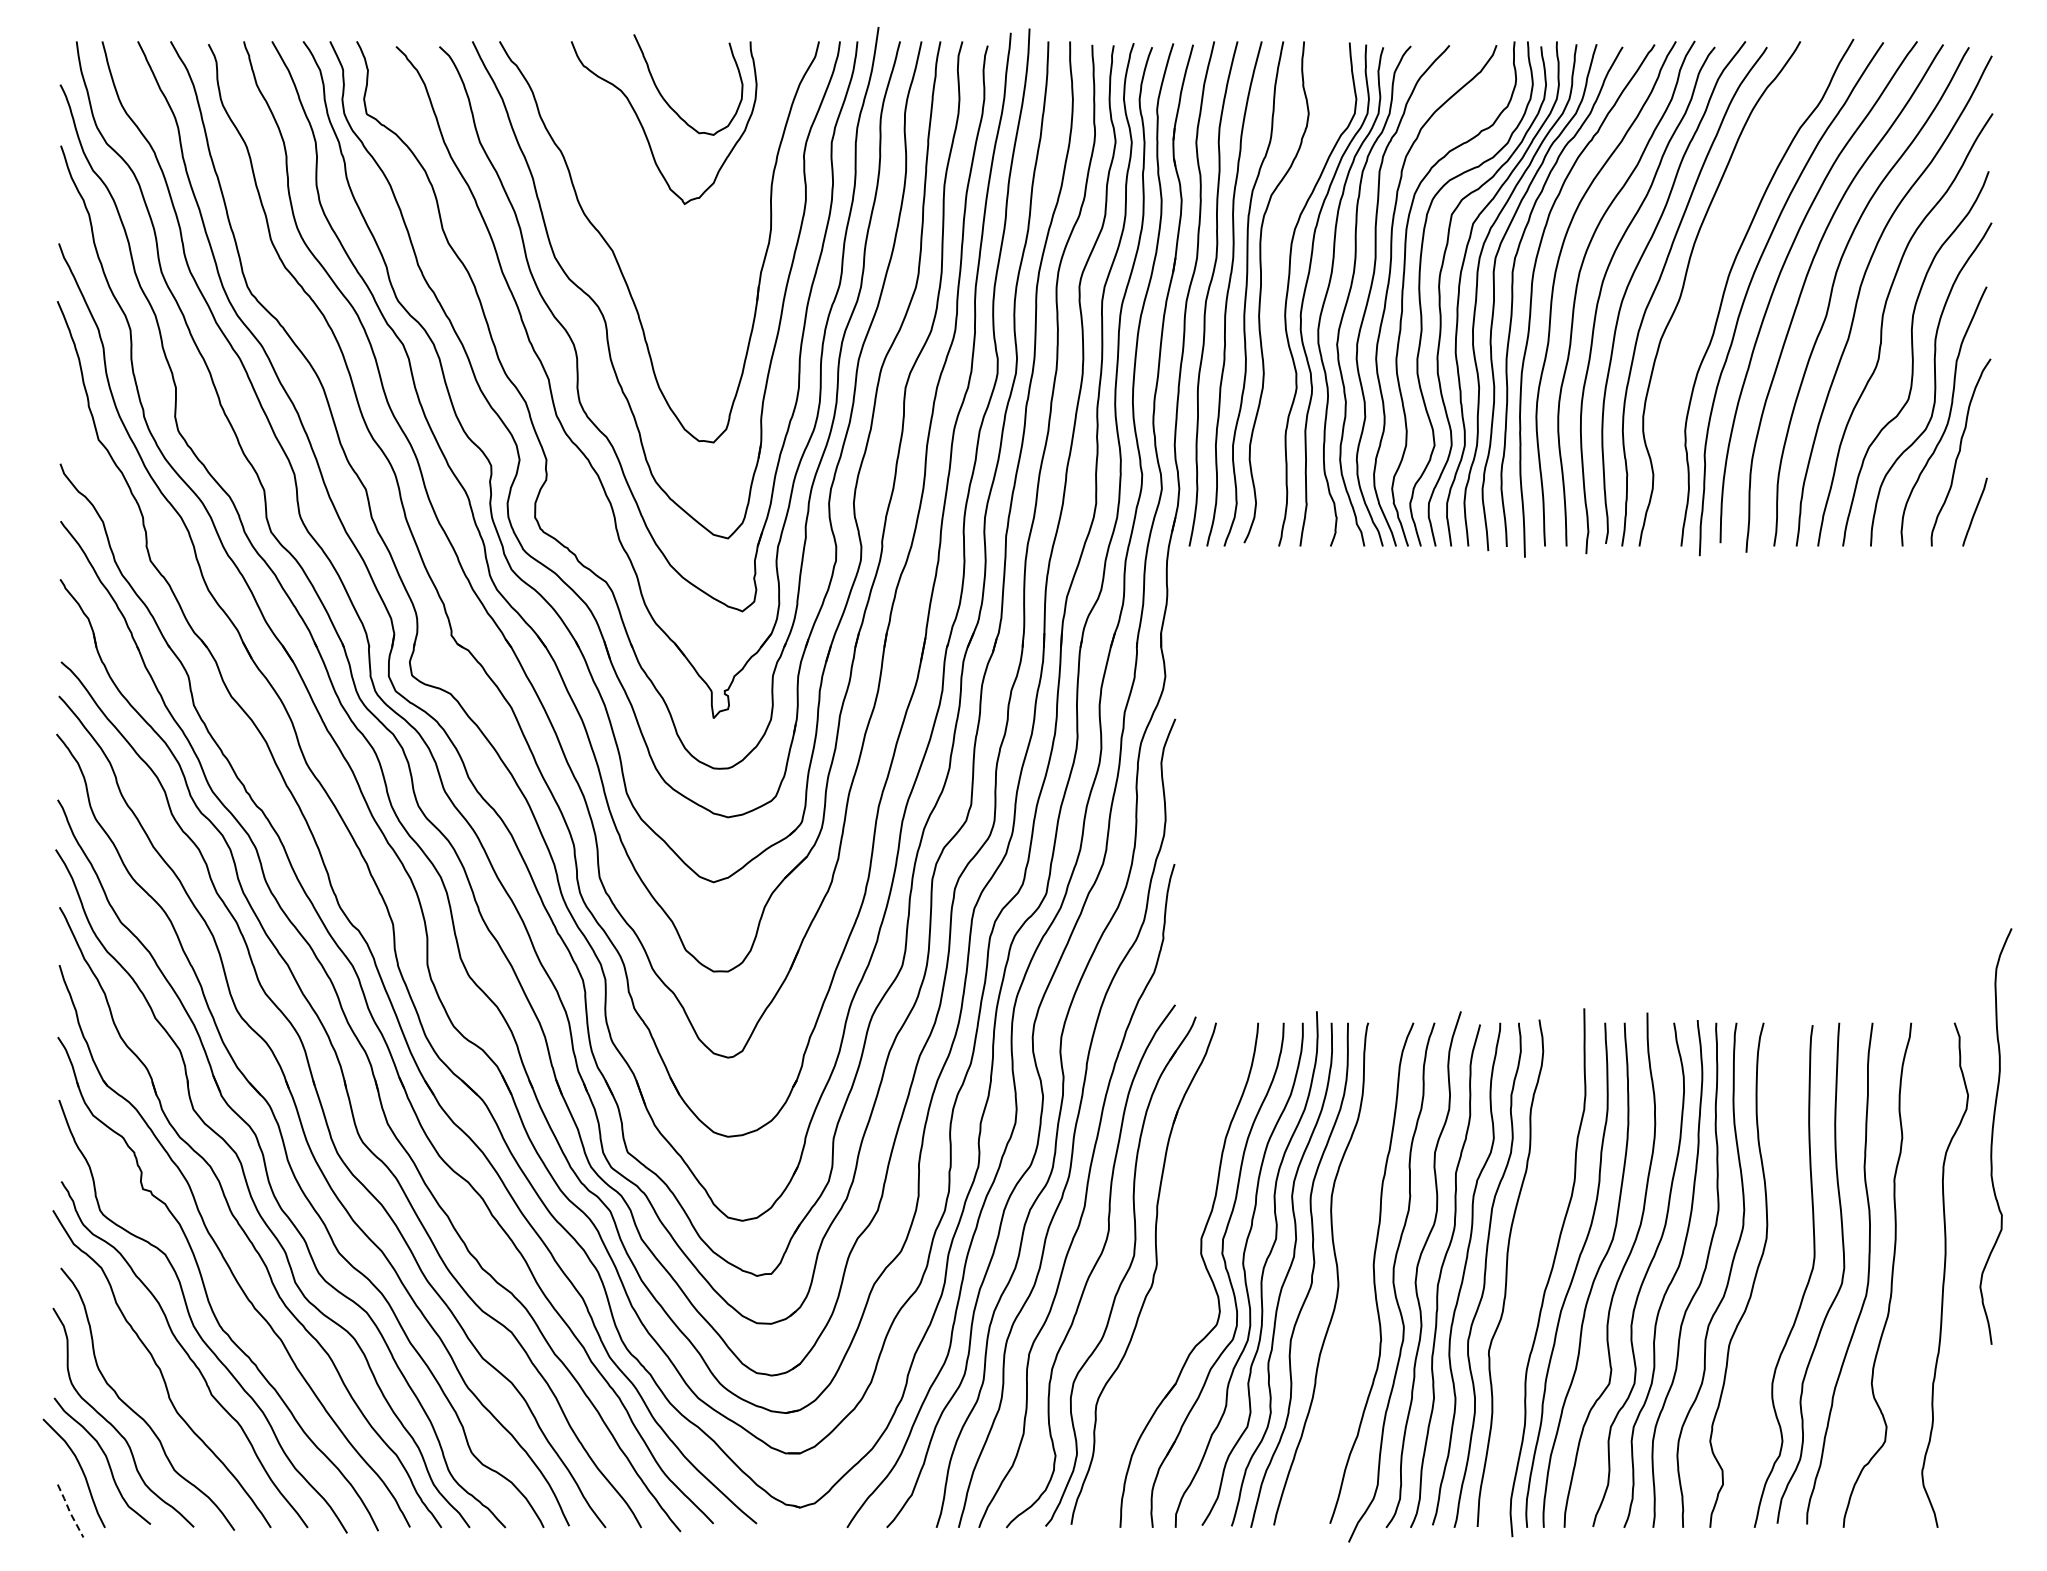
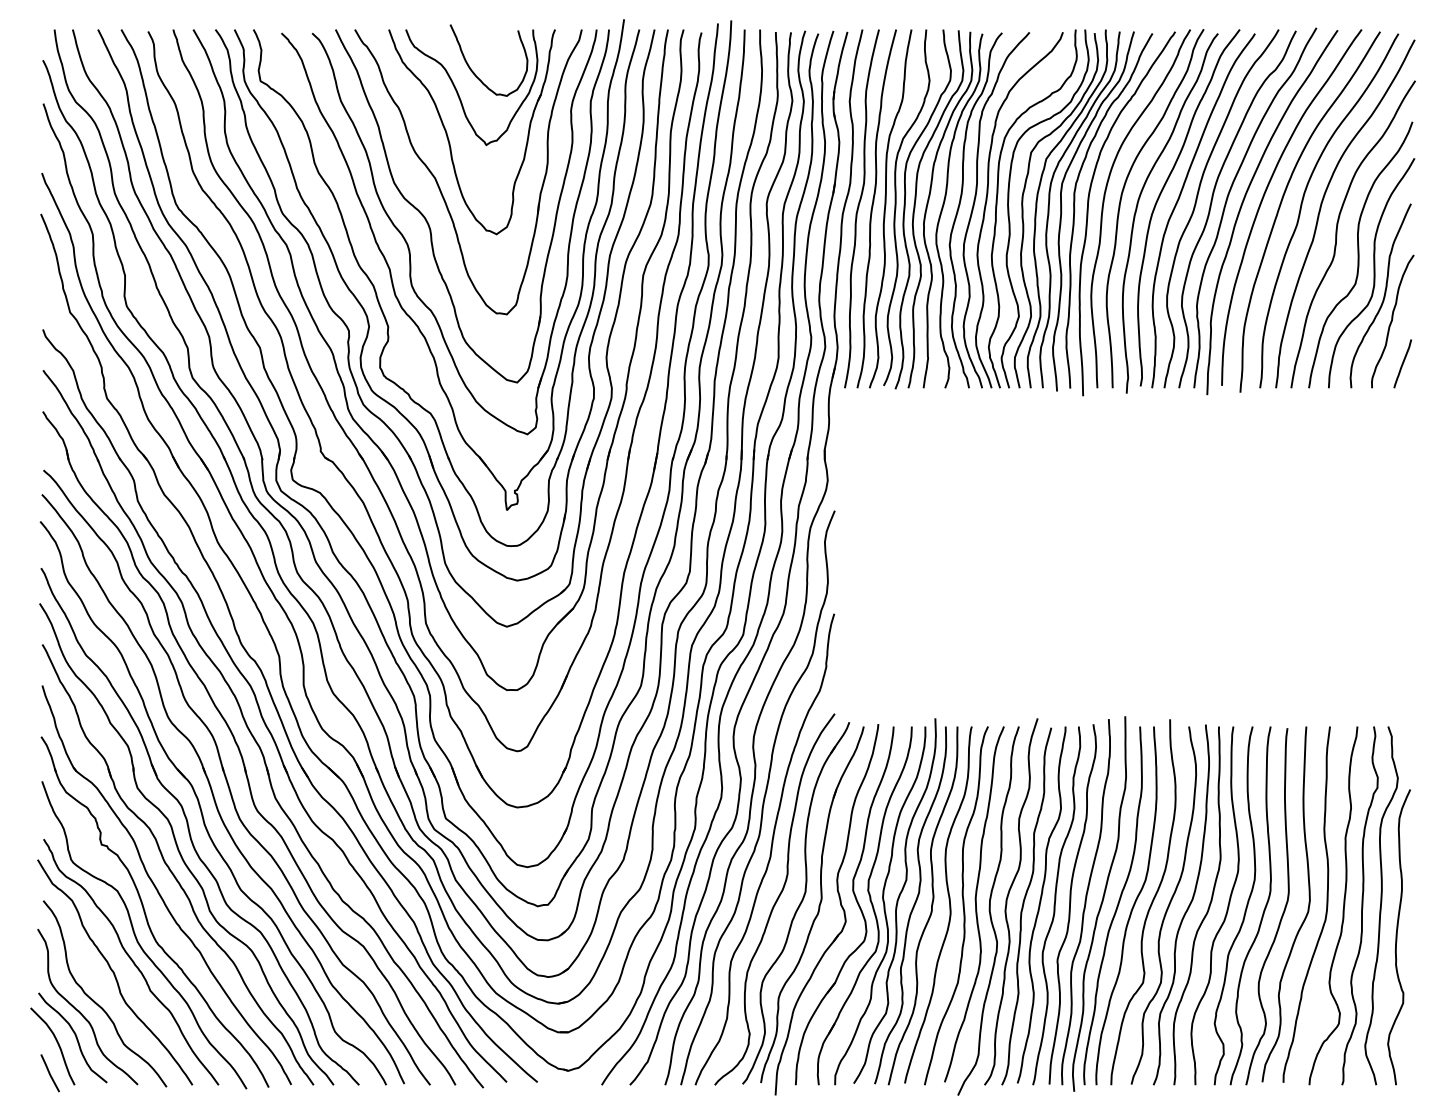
part: (631, 193) -> (448, 137), added
curve: (1706, 286) -> (1212, 203), added
curve: (1274, 294) -> (905, 209), added
curve: (1993, 1136) -> (1397, 937), moved
curve: (1528, 1269) -> (1085, 901), added
part: (1183, 1274) -> (840, 905), added
curve: (1355, 1274) -> (962, 905), added
curve: (1917, 1274) -> (1361, 905), added
curve: (1779, 1280) -> (1263, 909), added
line: (69, 1511) -> (49, 1073), dashed -> solid

